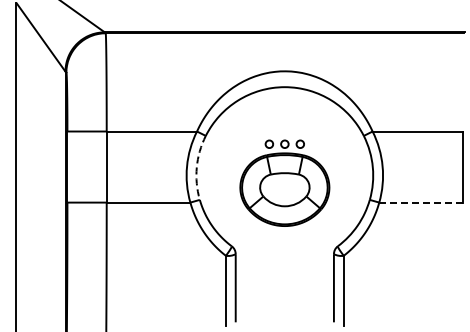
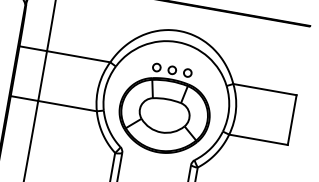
arc: (196, 167) -> (105, 87), dashed -> solid
part: (284, 183) -> (165, 109), size x1.43
line: (421, 202) -> (258, 139), dashed -> solid

